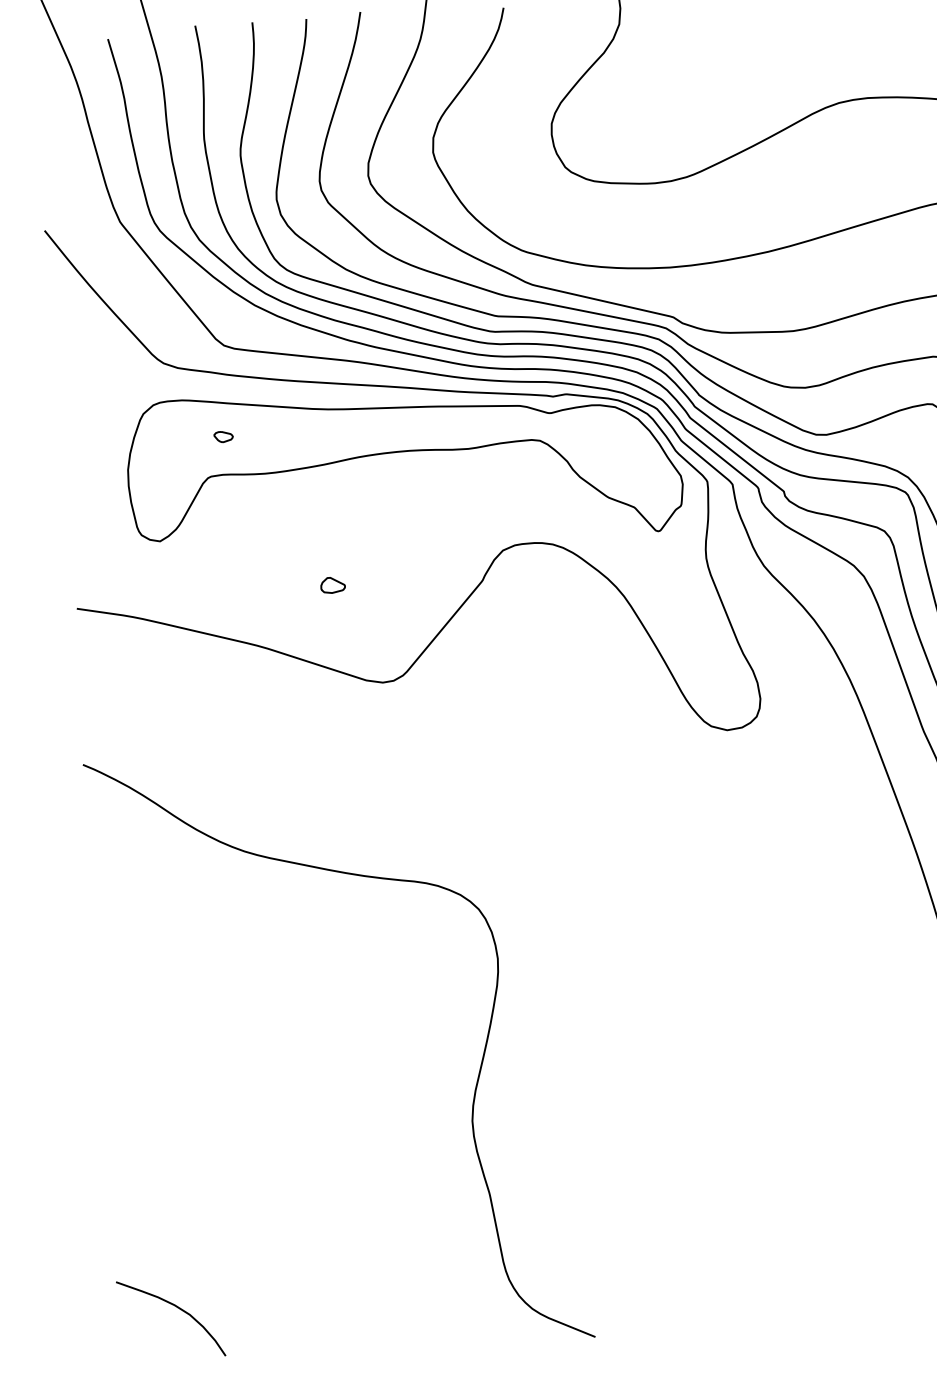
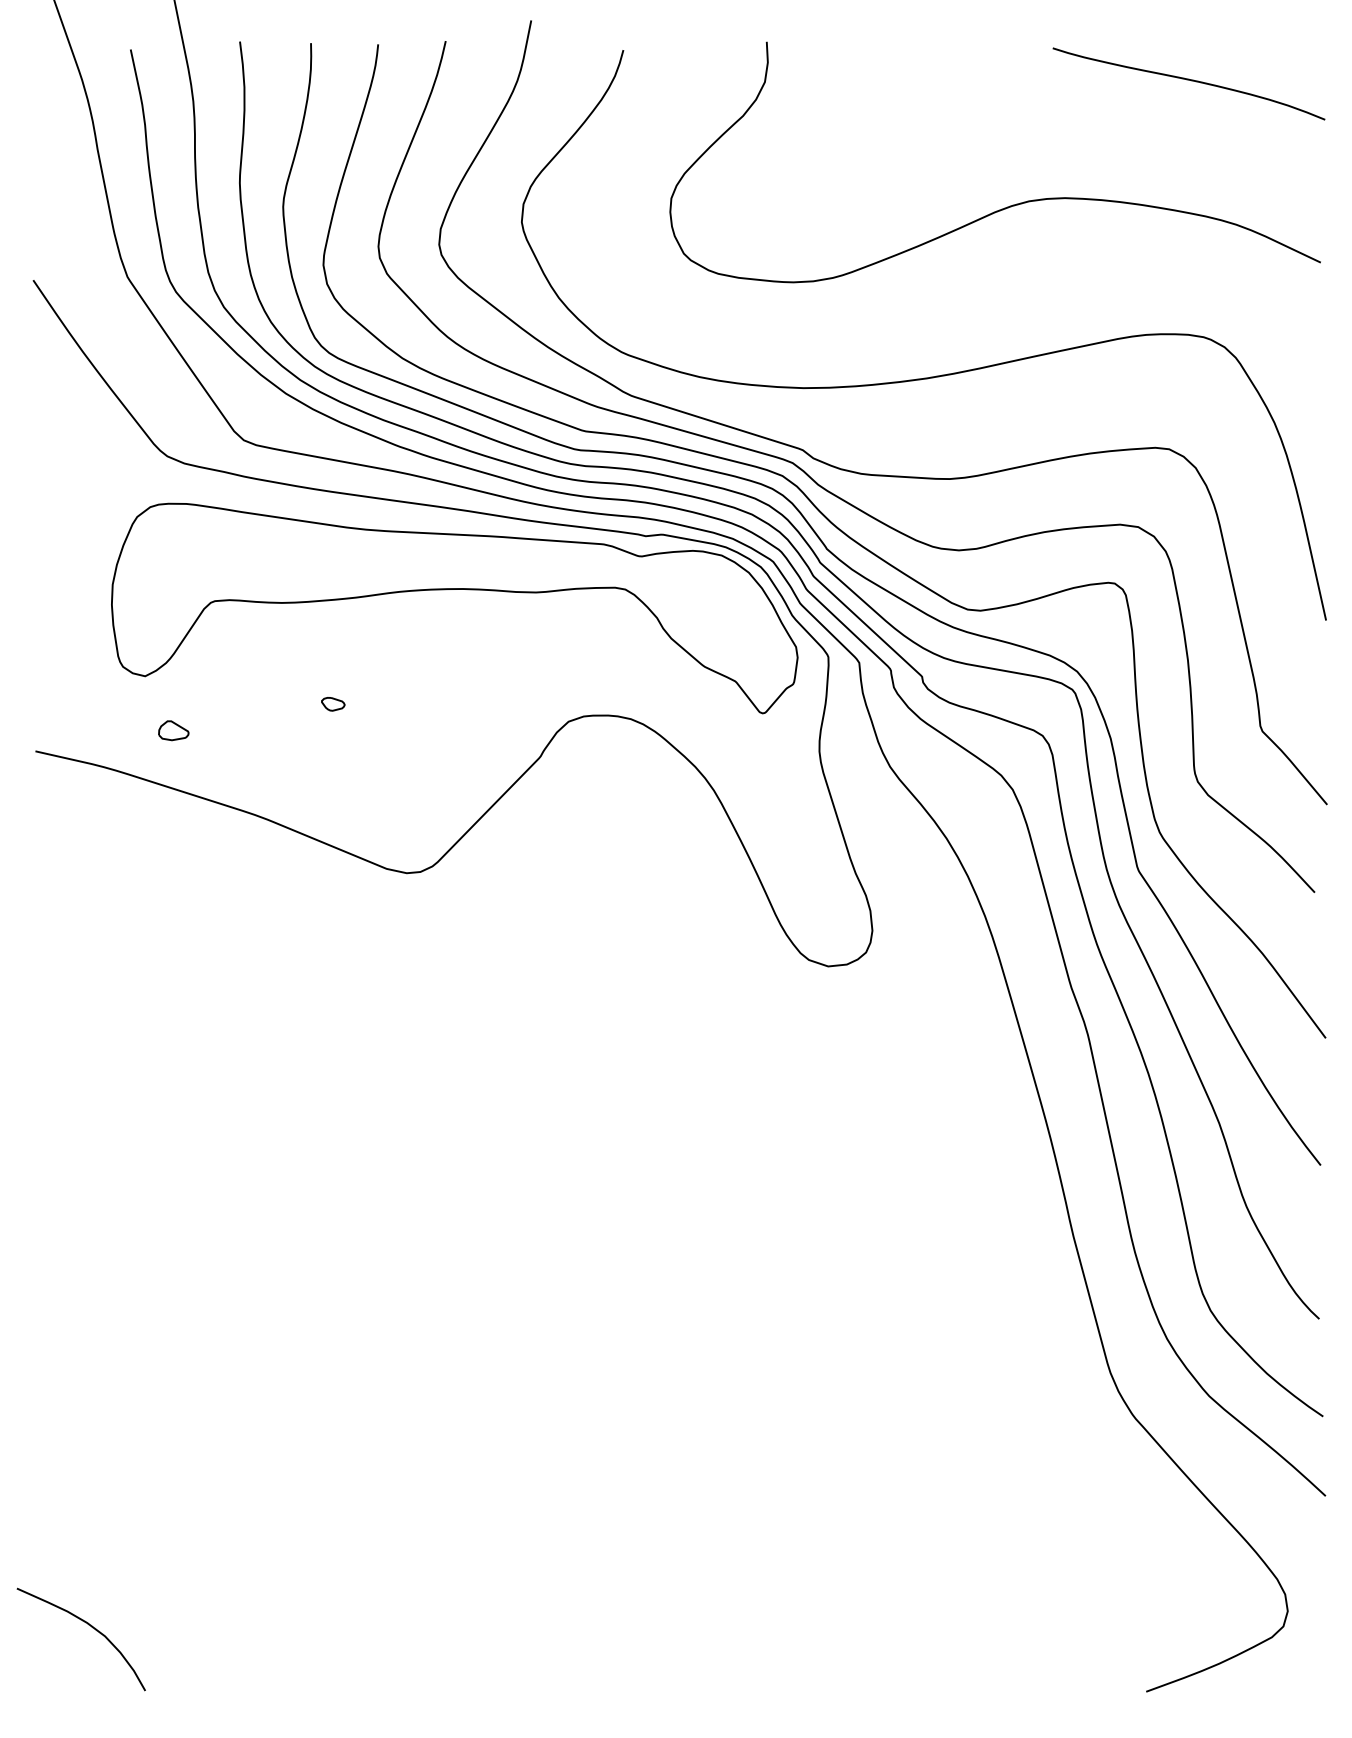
part: (223, 437) -> (333, 704), moved
part: (332, 585) -> (173, 730), moved
curve: (476, 1083) -> (482, 1378), removed

